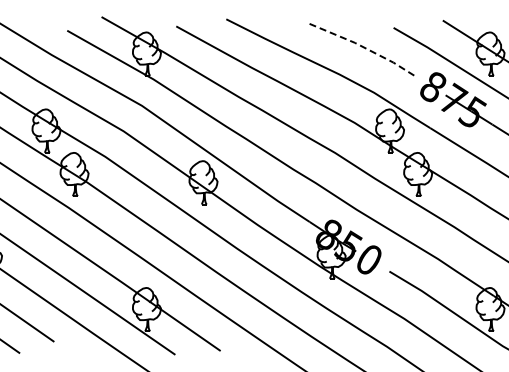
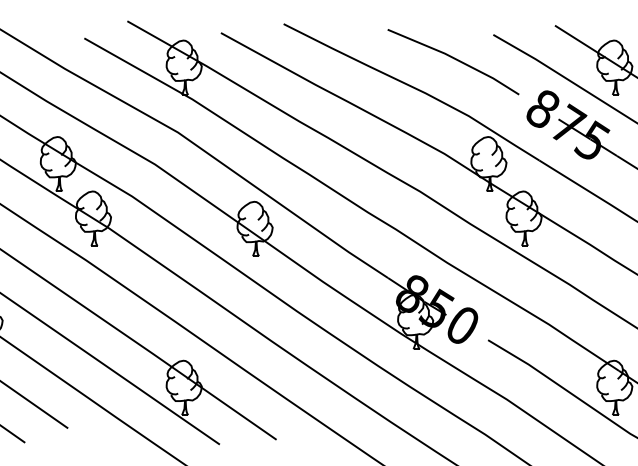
line: (362, 46) -> (454, 58), dashed -> solid

